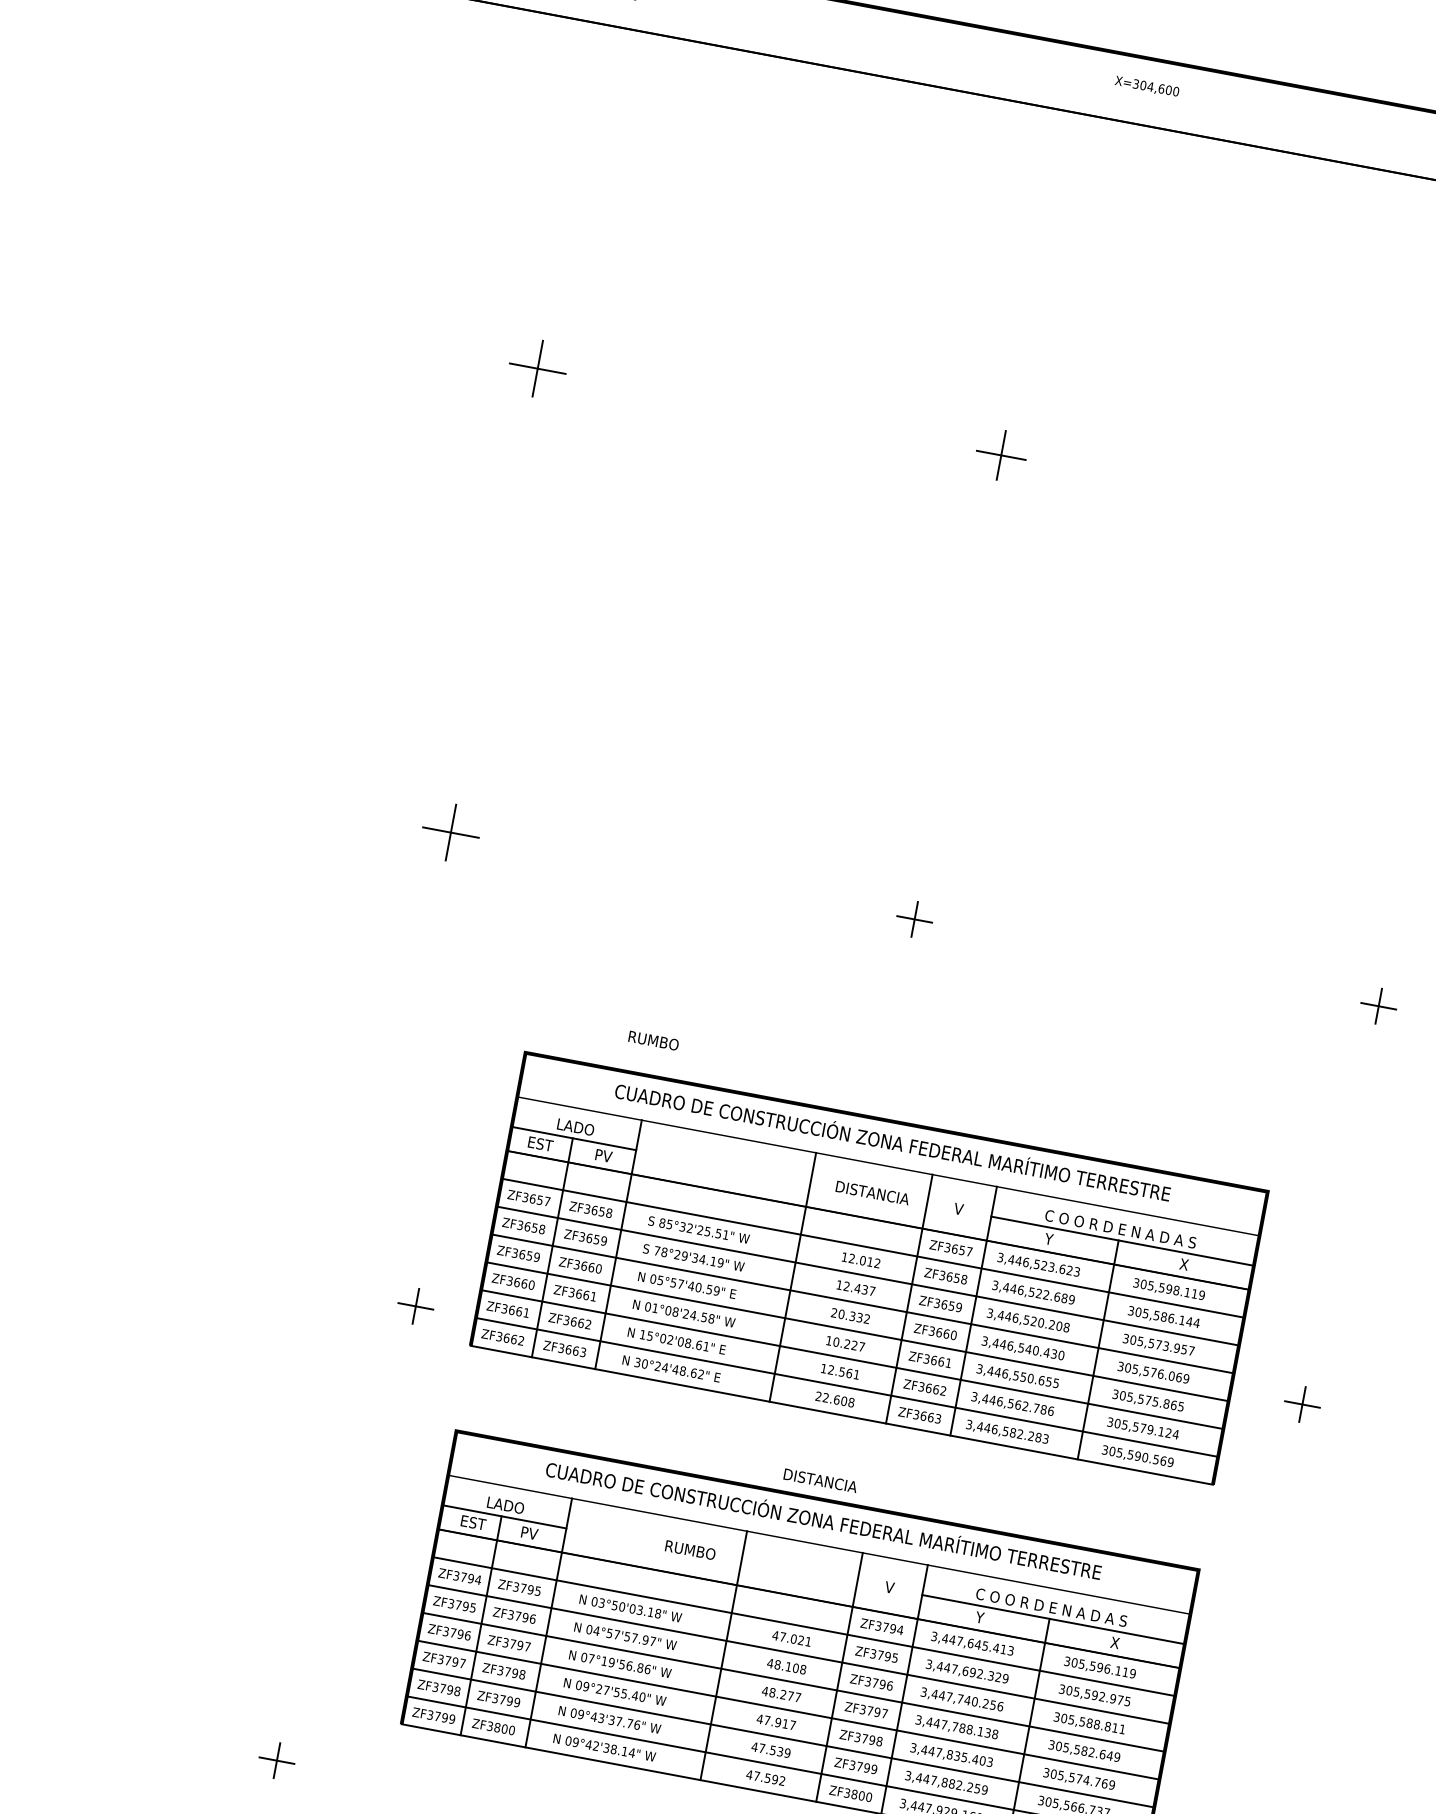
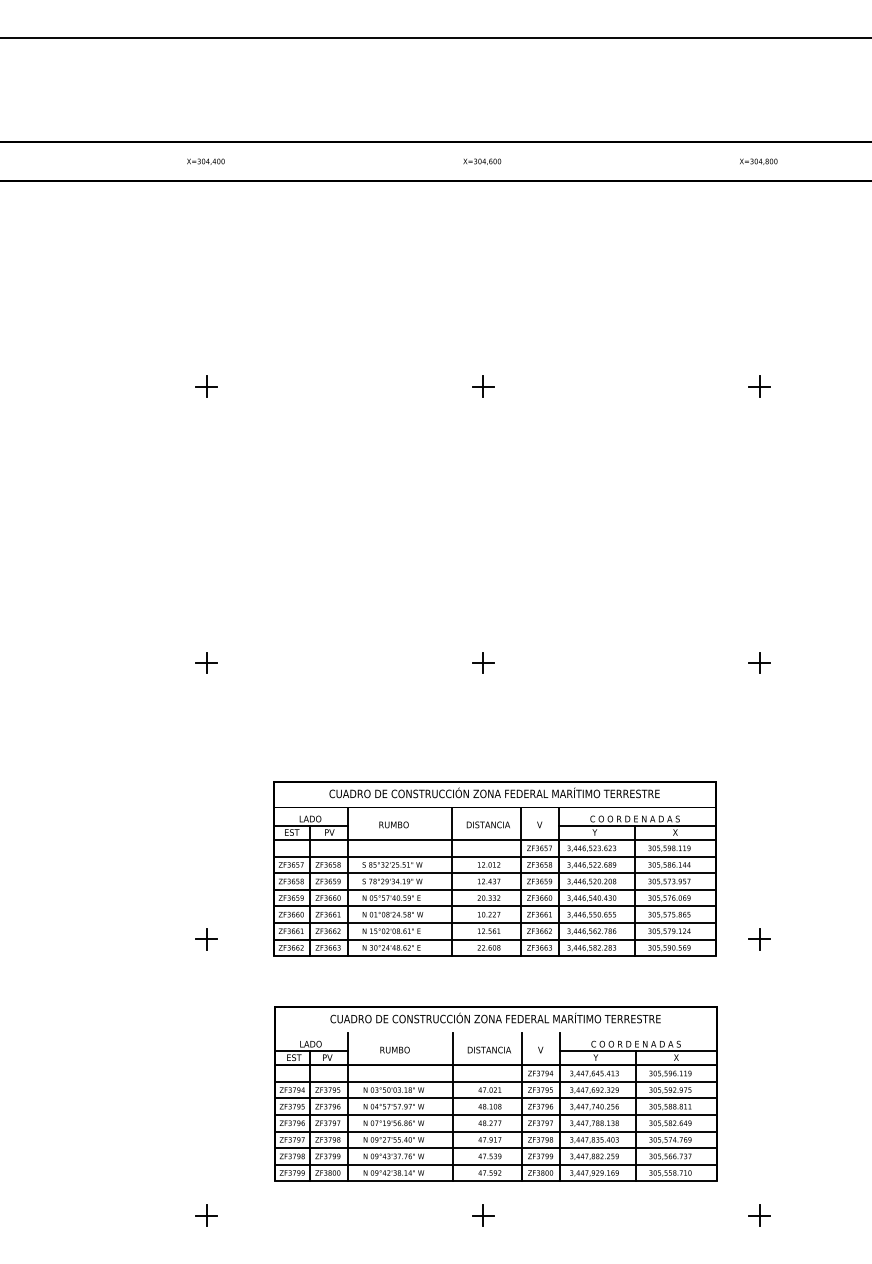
text: (1147, 86) -> (482, 161), moved
part: (537, 368) -> (206, 386), size x0.62
part: (1002, 455) -> (483, 386), size x0.71
part: (450, 831) -> (206, 662), size x0.62
text: (652, 1039) -> (393, 824), moved
part: (415, 1306) -> (206, 939), moved
part: (1302, 1404) -> (759, 939), moved
text: (819, 1479) -> (488, 1049), moved
text: (689, 1549) -> (394, 1049), moved

